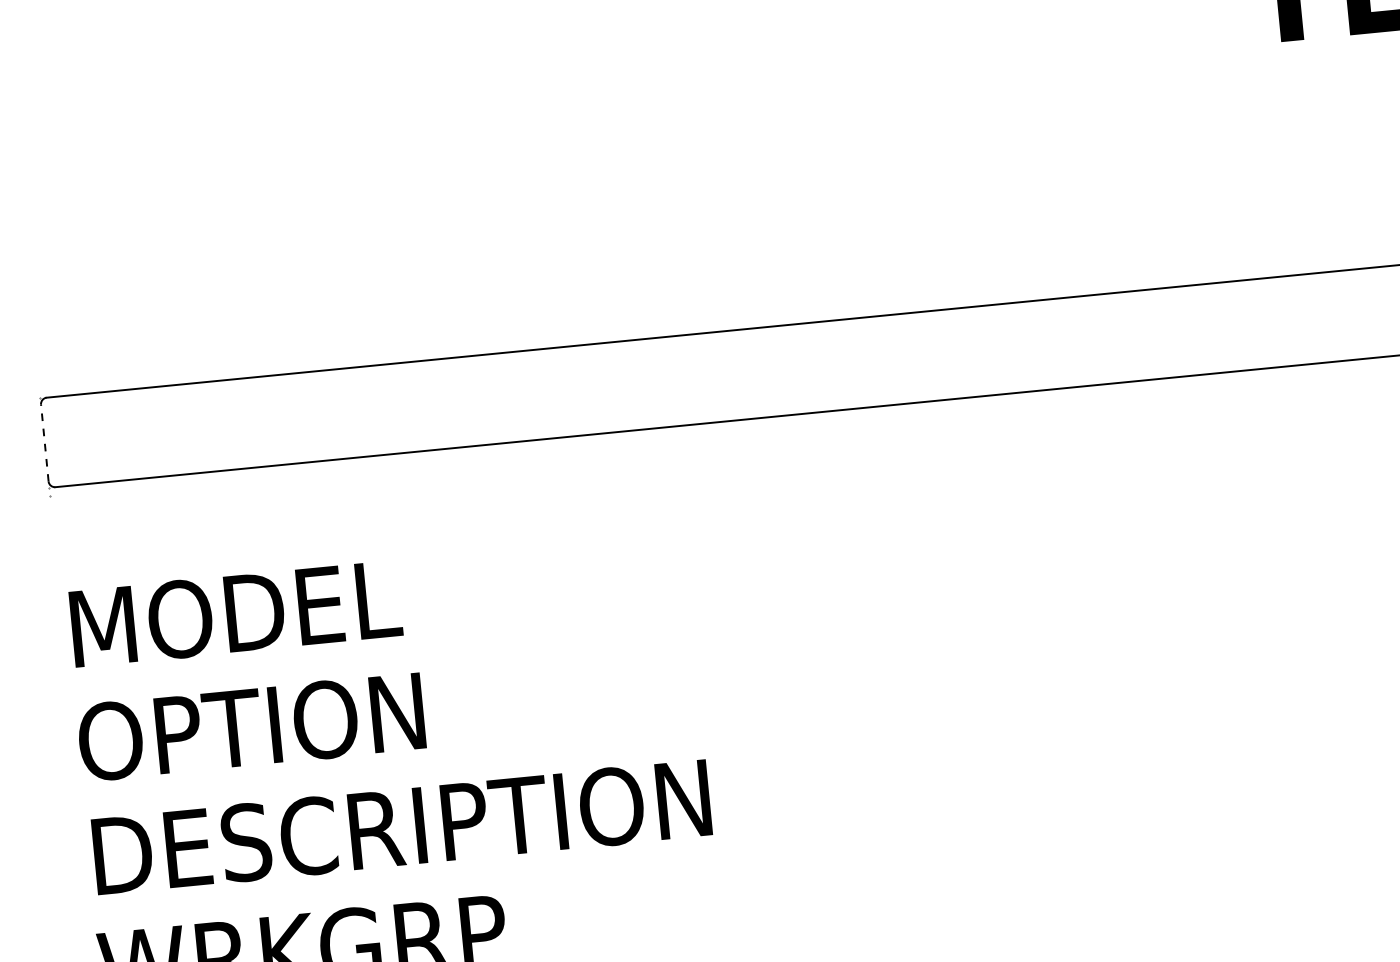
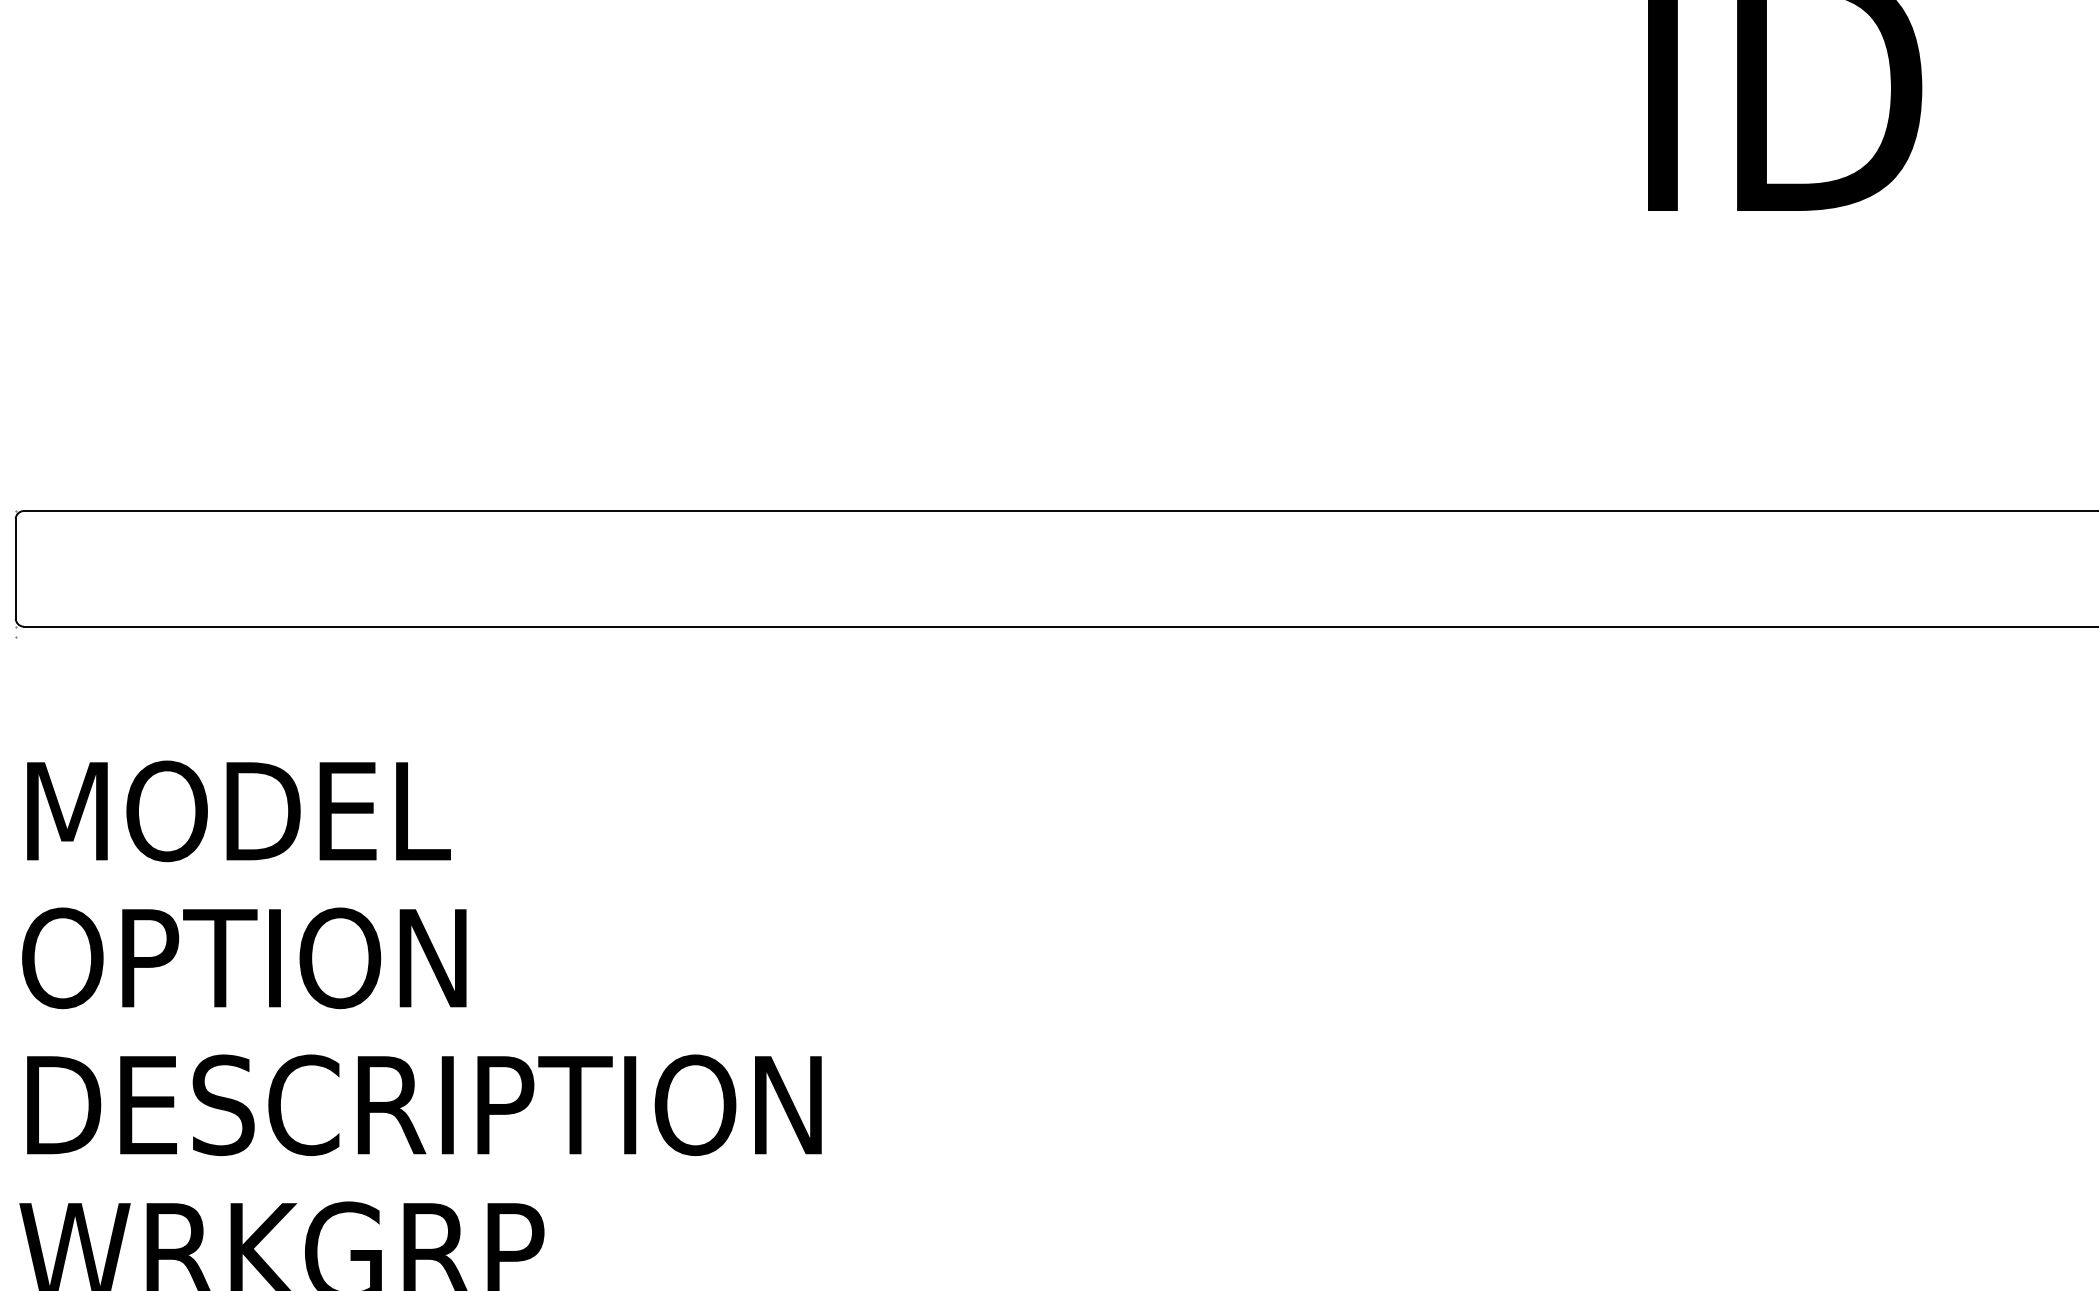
line: (44, 442) -> (15, 568), dashed -> solid

